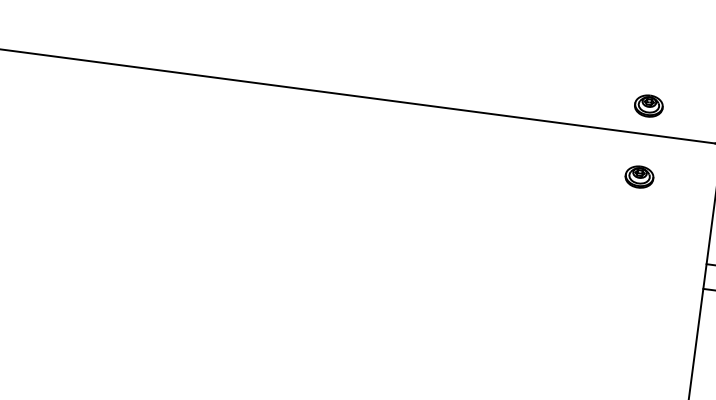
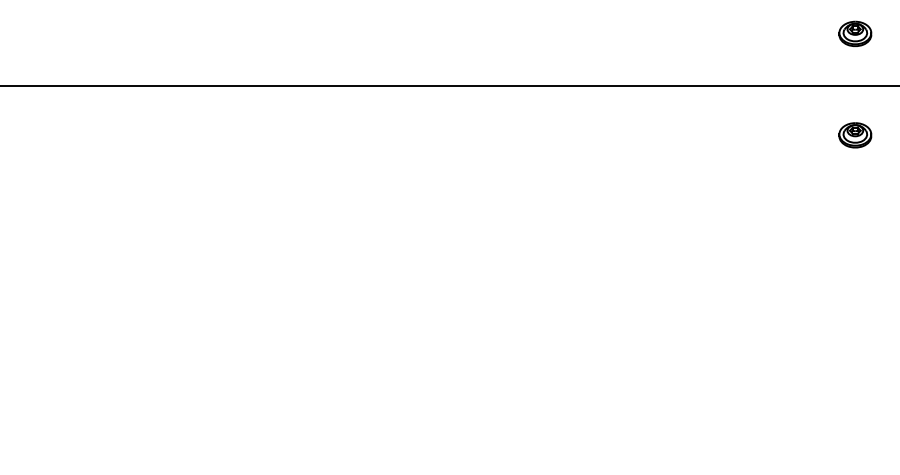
part: (649, 105) -> (855, 33), moved

